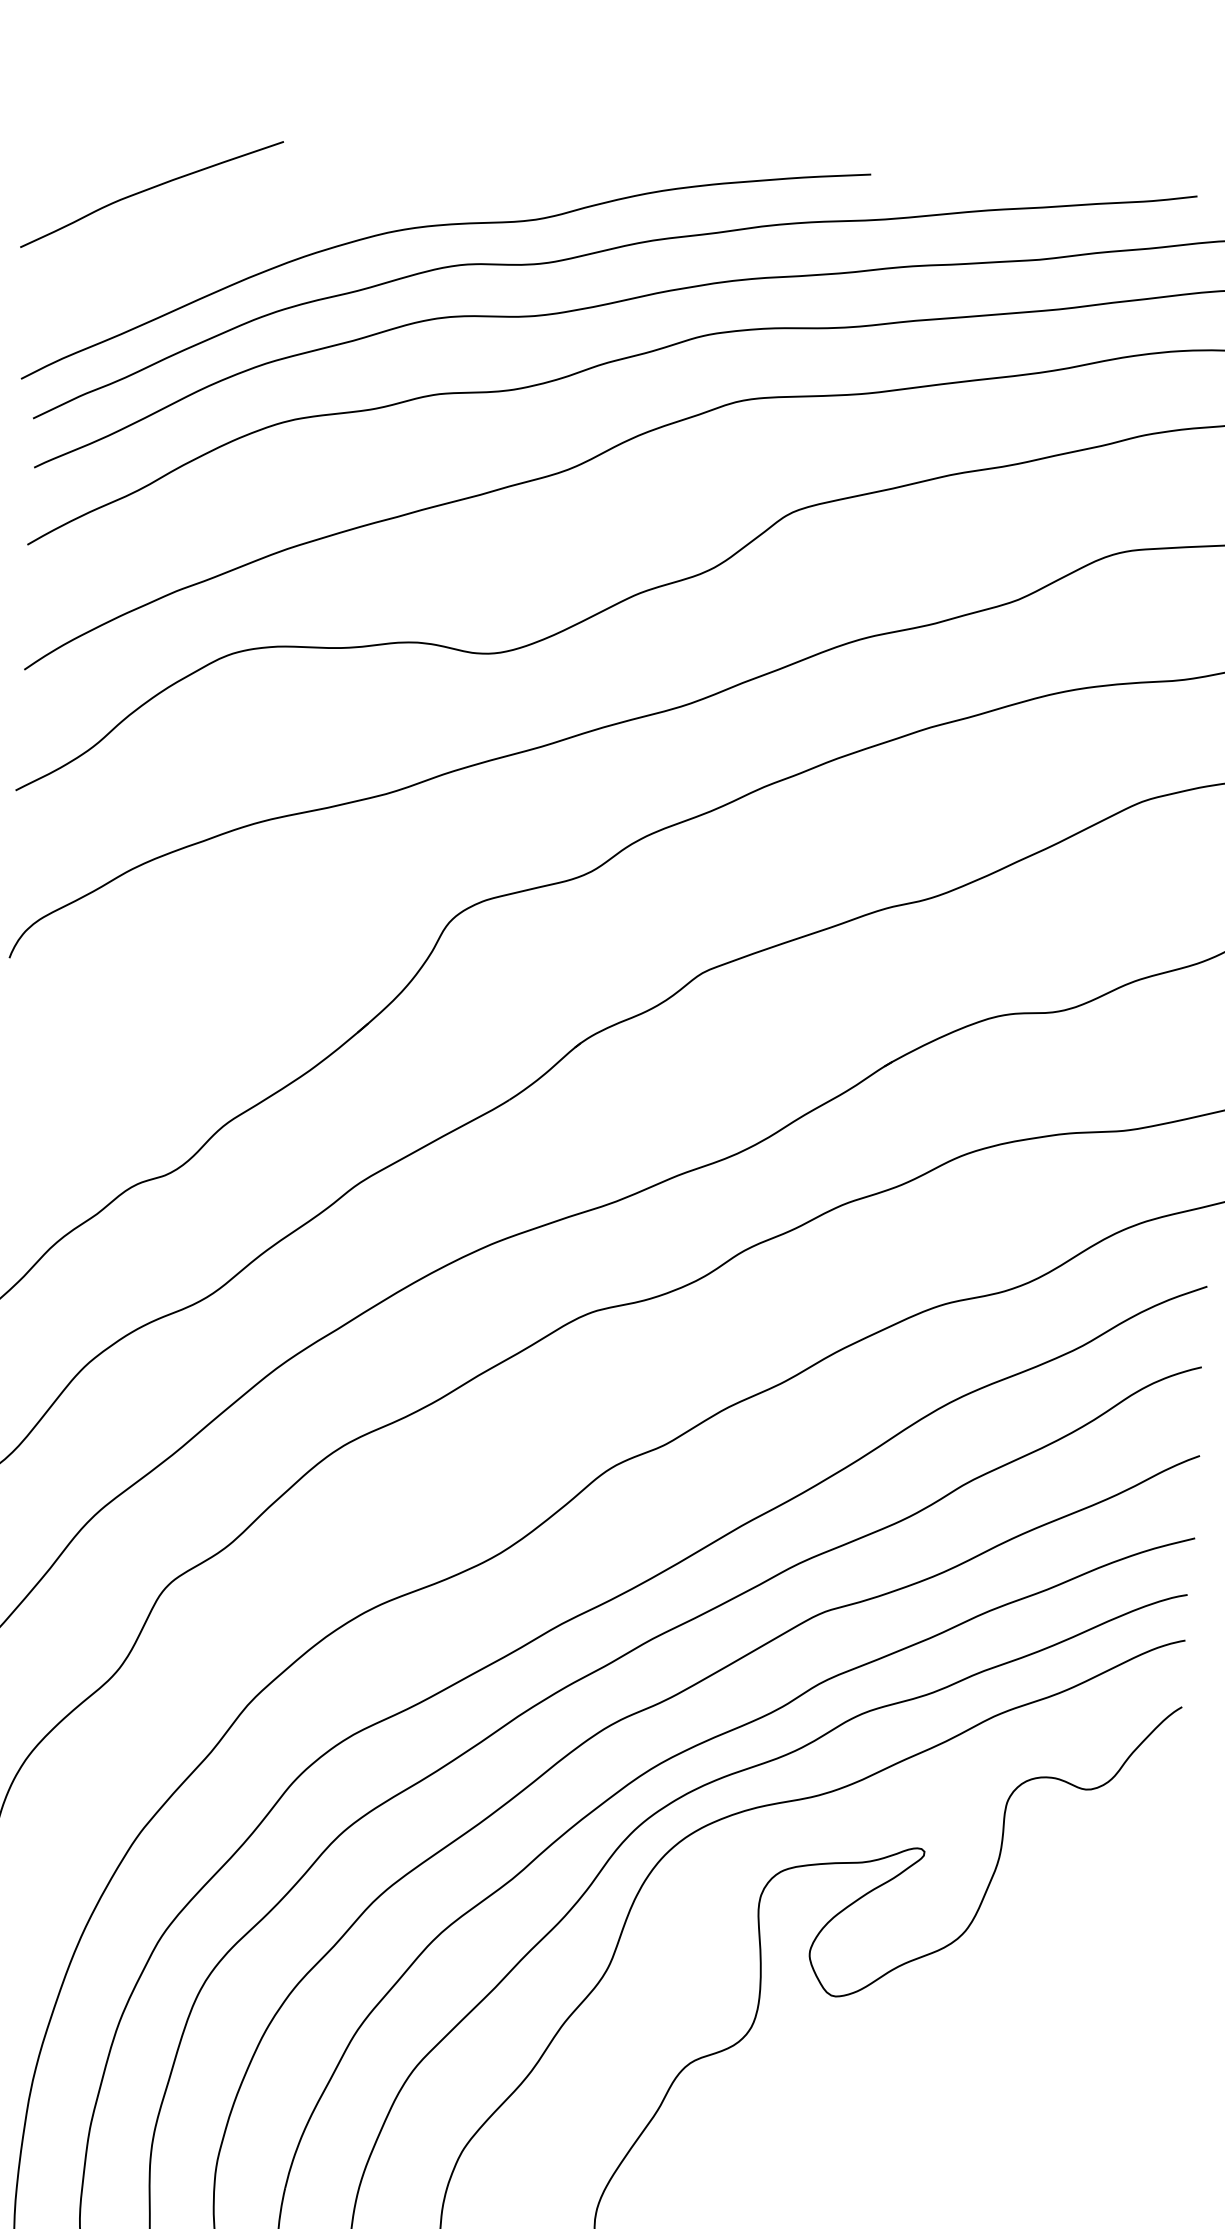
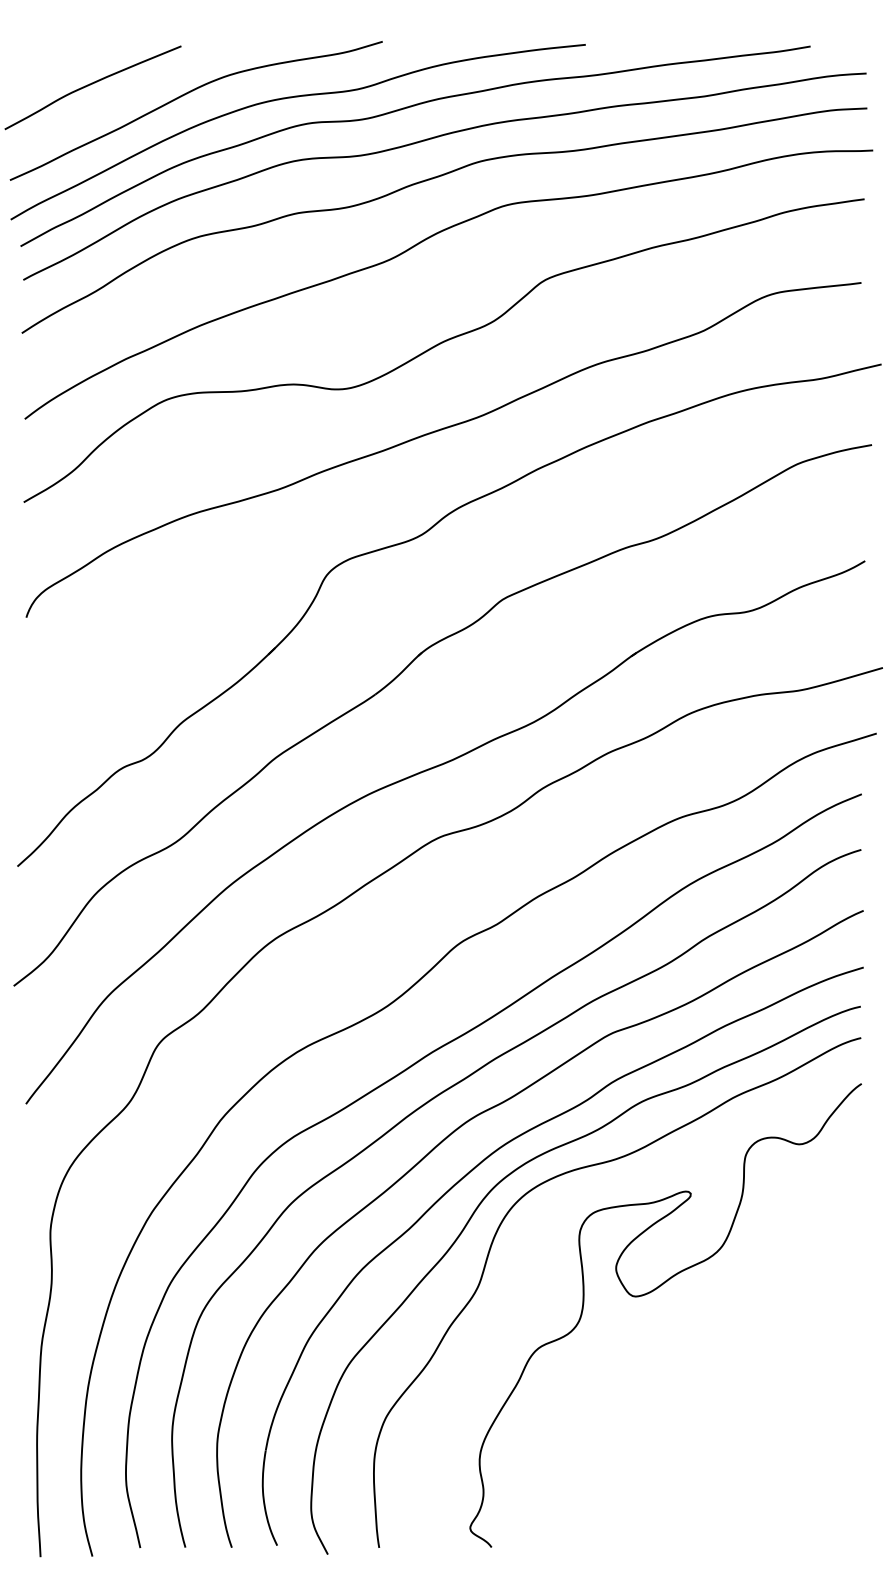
curve: (288, 212) -> (187, 94), added

